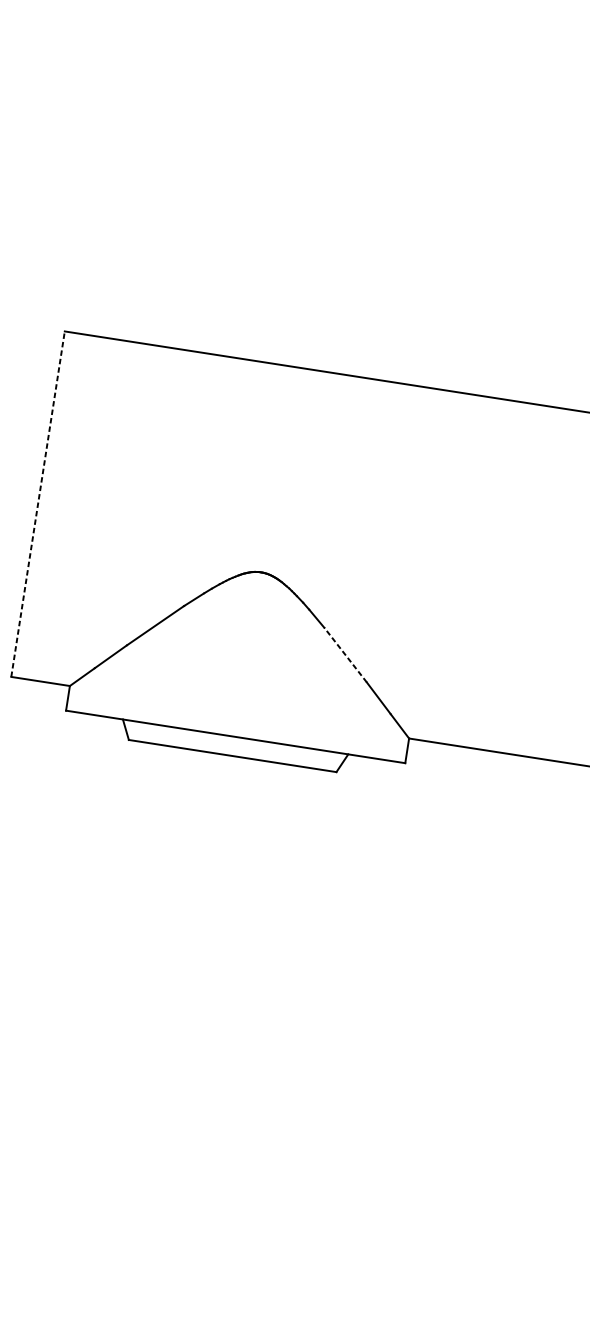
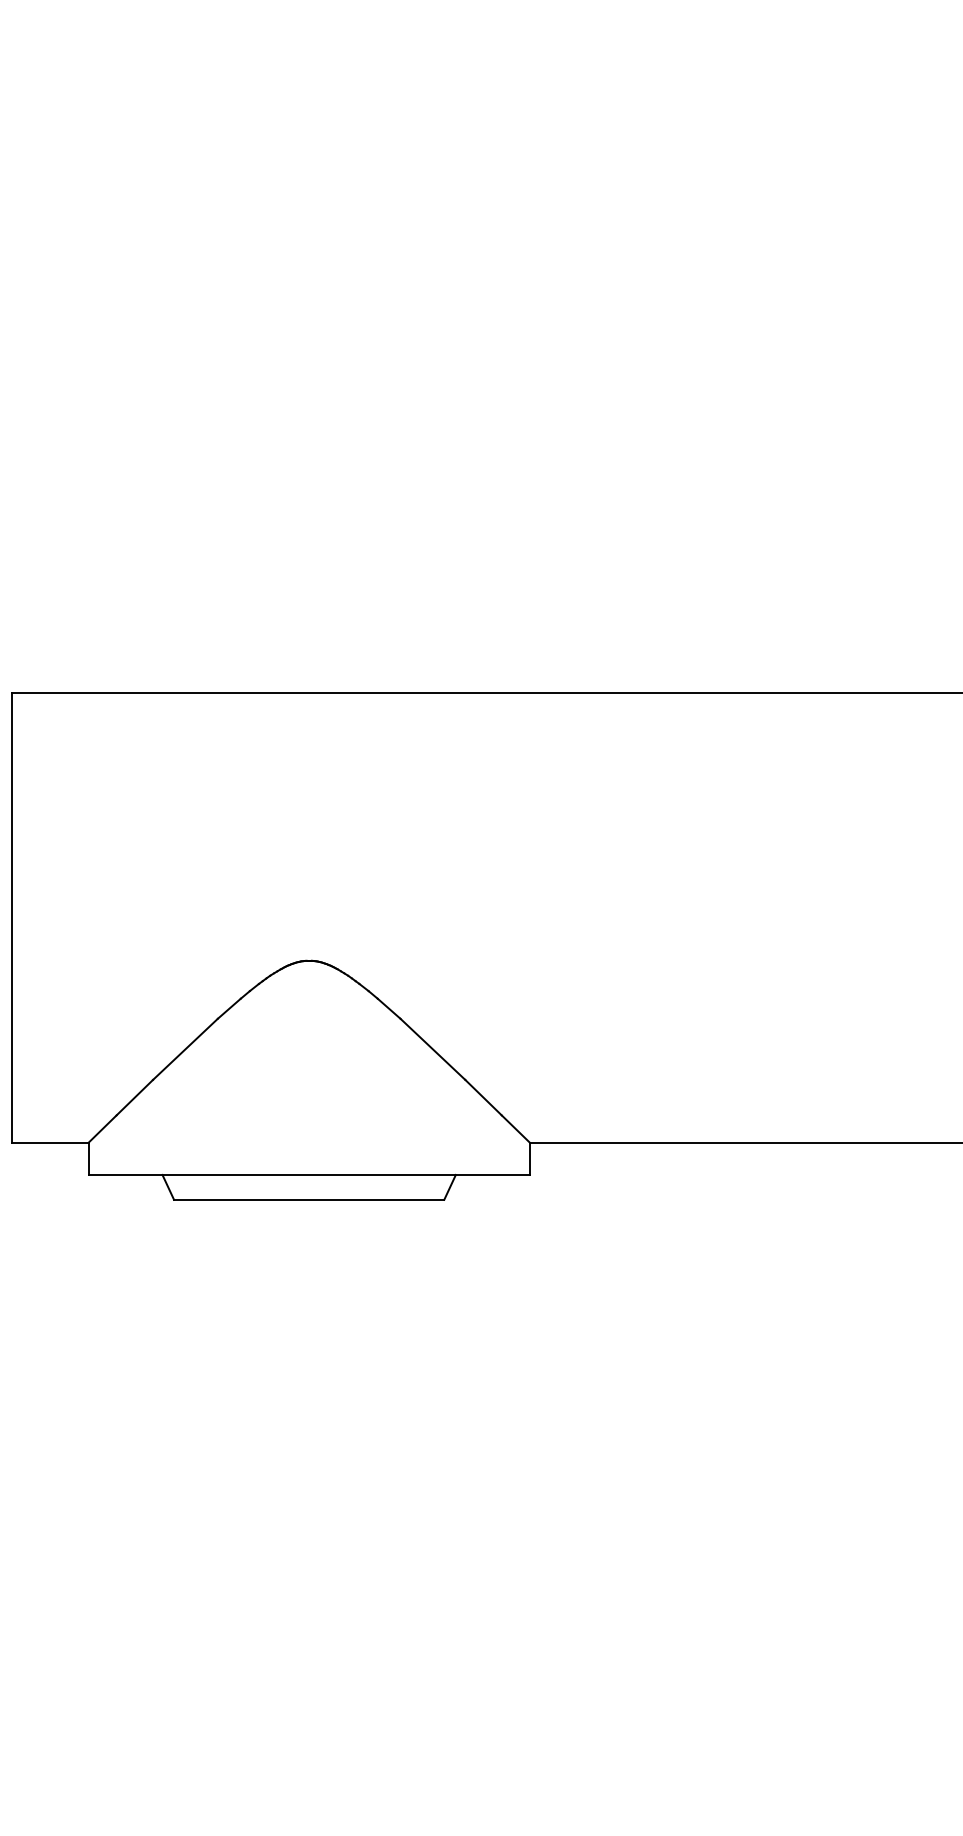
line: (38, 504) -> (12, 918), dashed -> solid
line: (345, 655) -> (432, 1049), dashed -> solid

